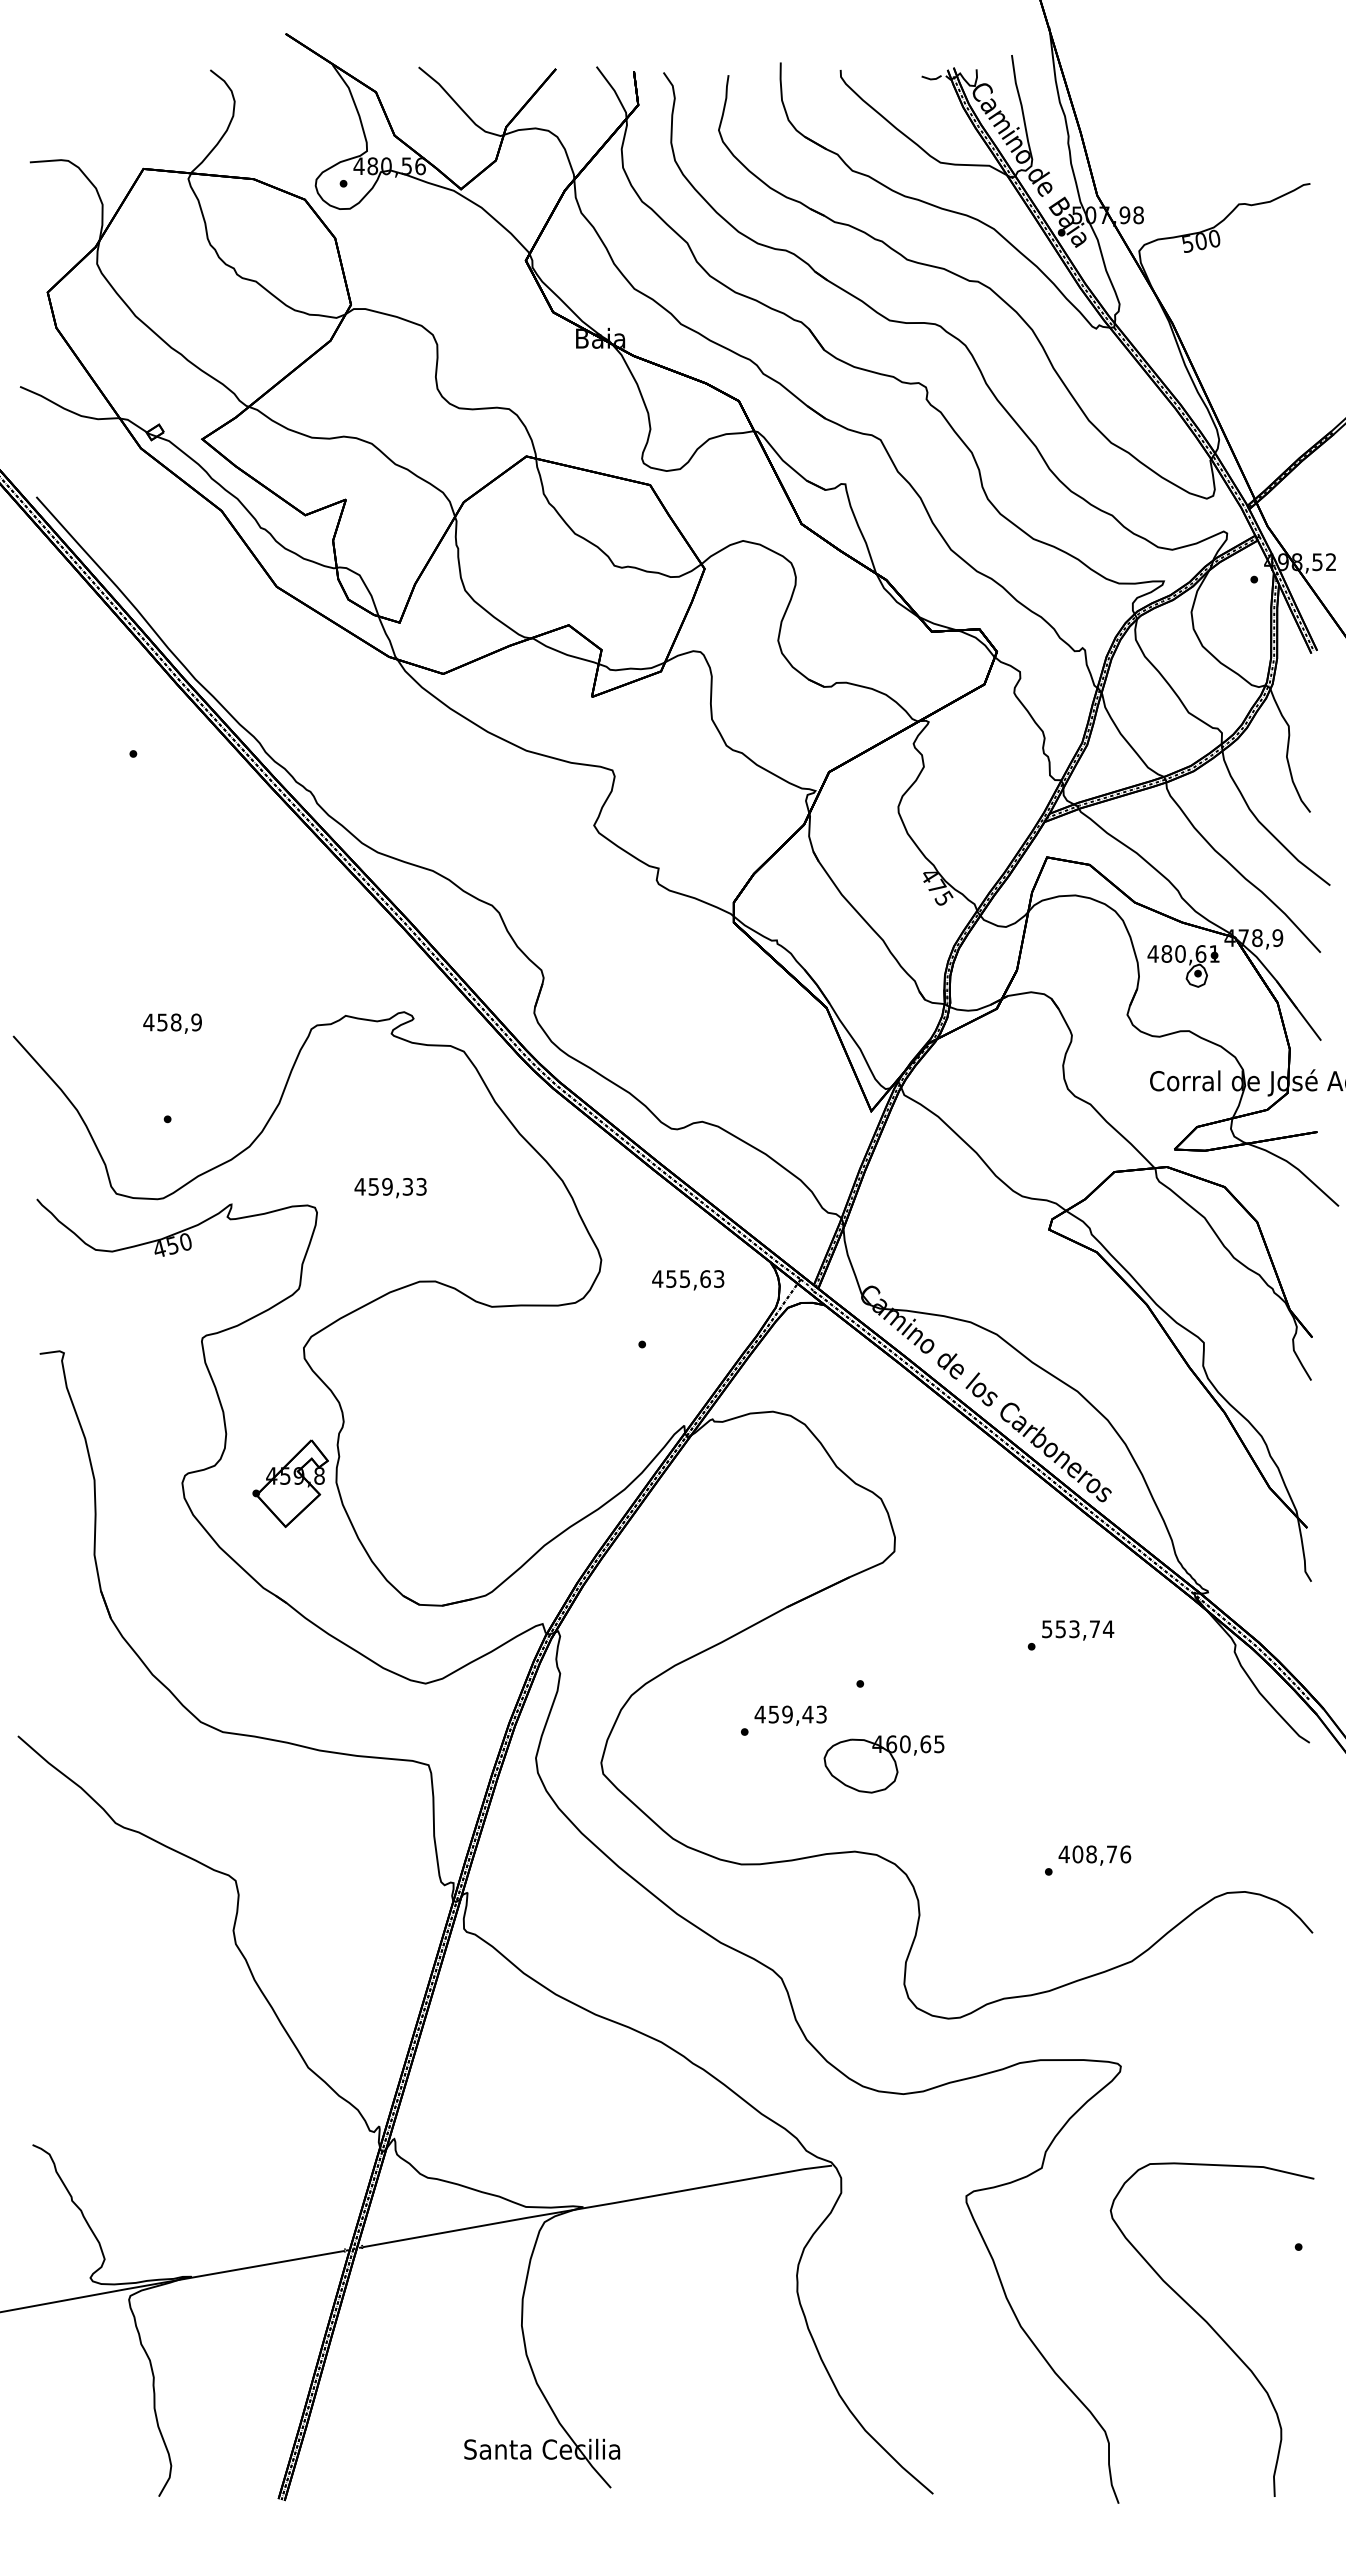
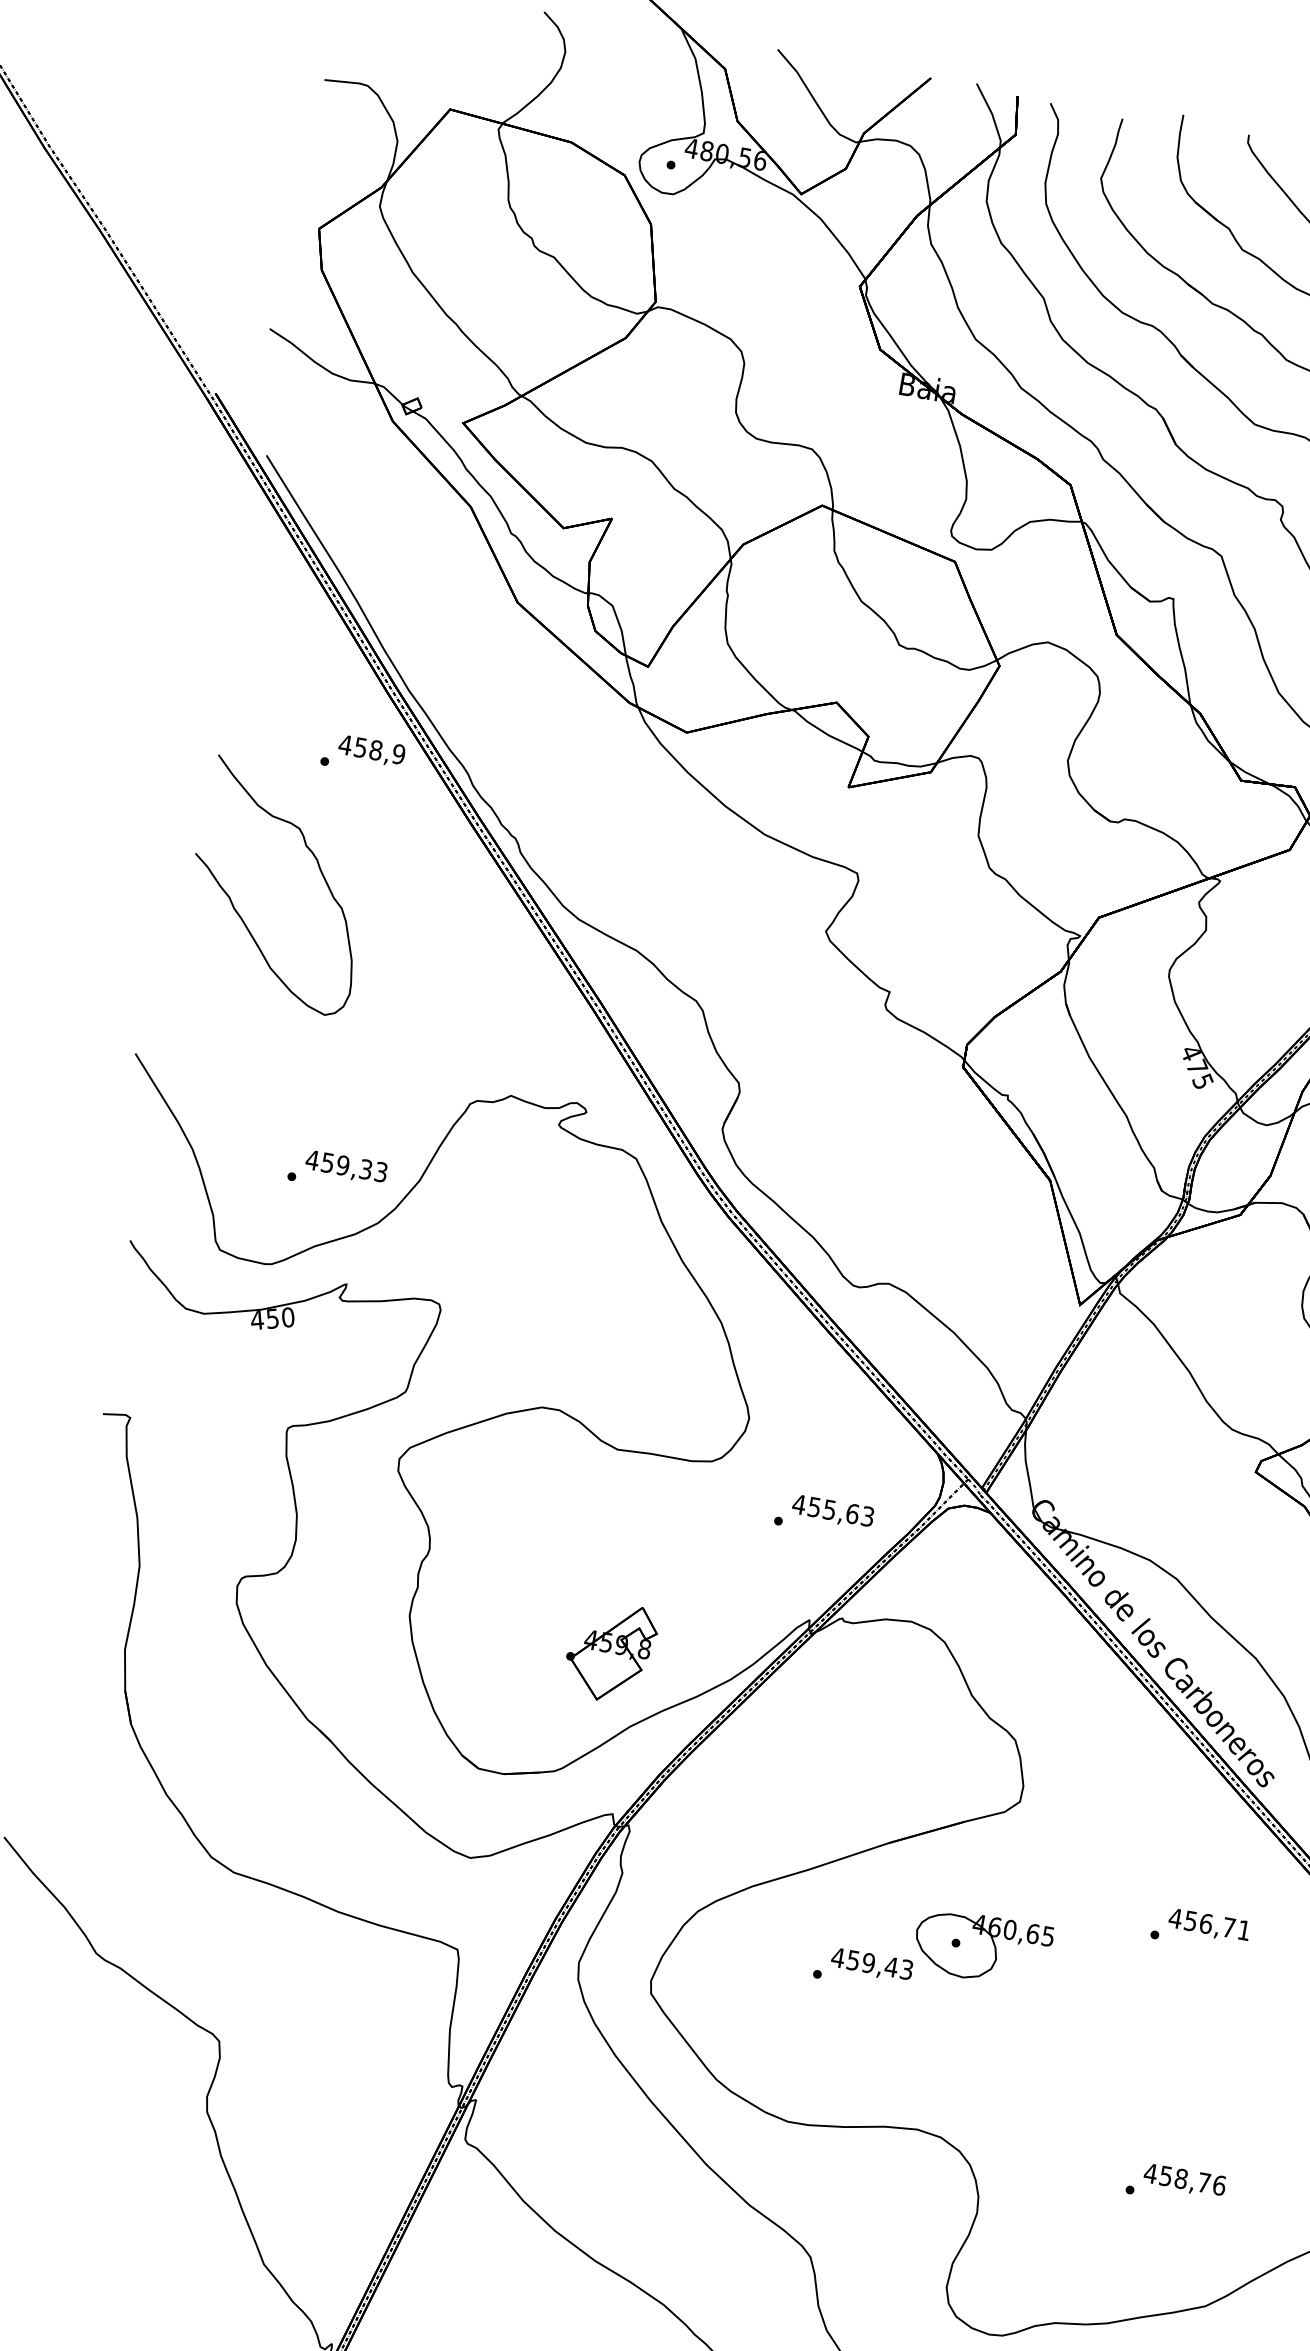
curve: (143, 846) -> (318, 867), added
text: (172, 1023) -> (371, 750), moved
text: (390, 1188) -> (346, 1167), moved
text: (688, 1280) -> (833, 1512), moved
part: (290, 1483) -> (610, 1651), moved
text: (1077, 1629) -> (1209, 1924), 553,74 -> 456,71
part: (883, 1764) -> (981, 1948), moved
text: (1077, 1854) -> (1165, 2176), 408,76 -> 458,76

